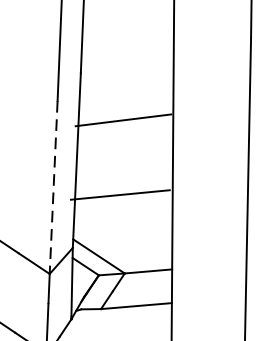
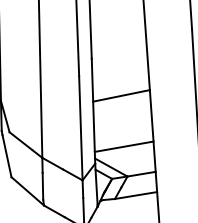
line: (123, 119) -> (121, 95), moved
line: (53, 187) -> (80, 128), dashed -> solid
line: (119, 194) -> (123, 146), moved

